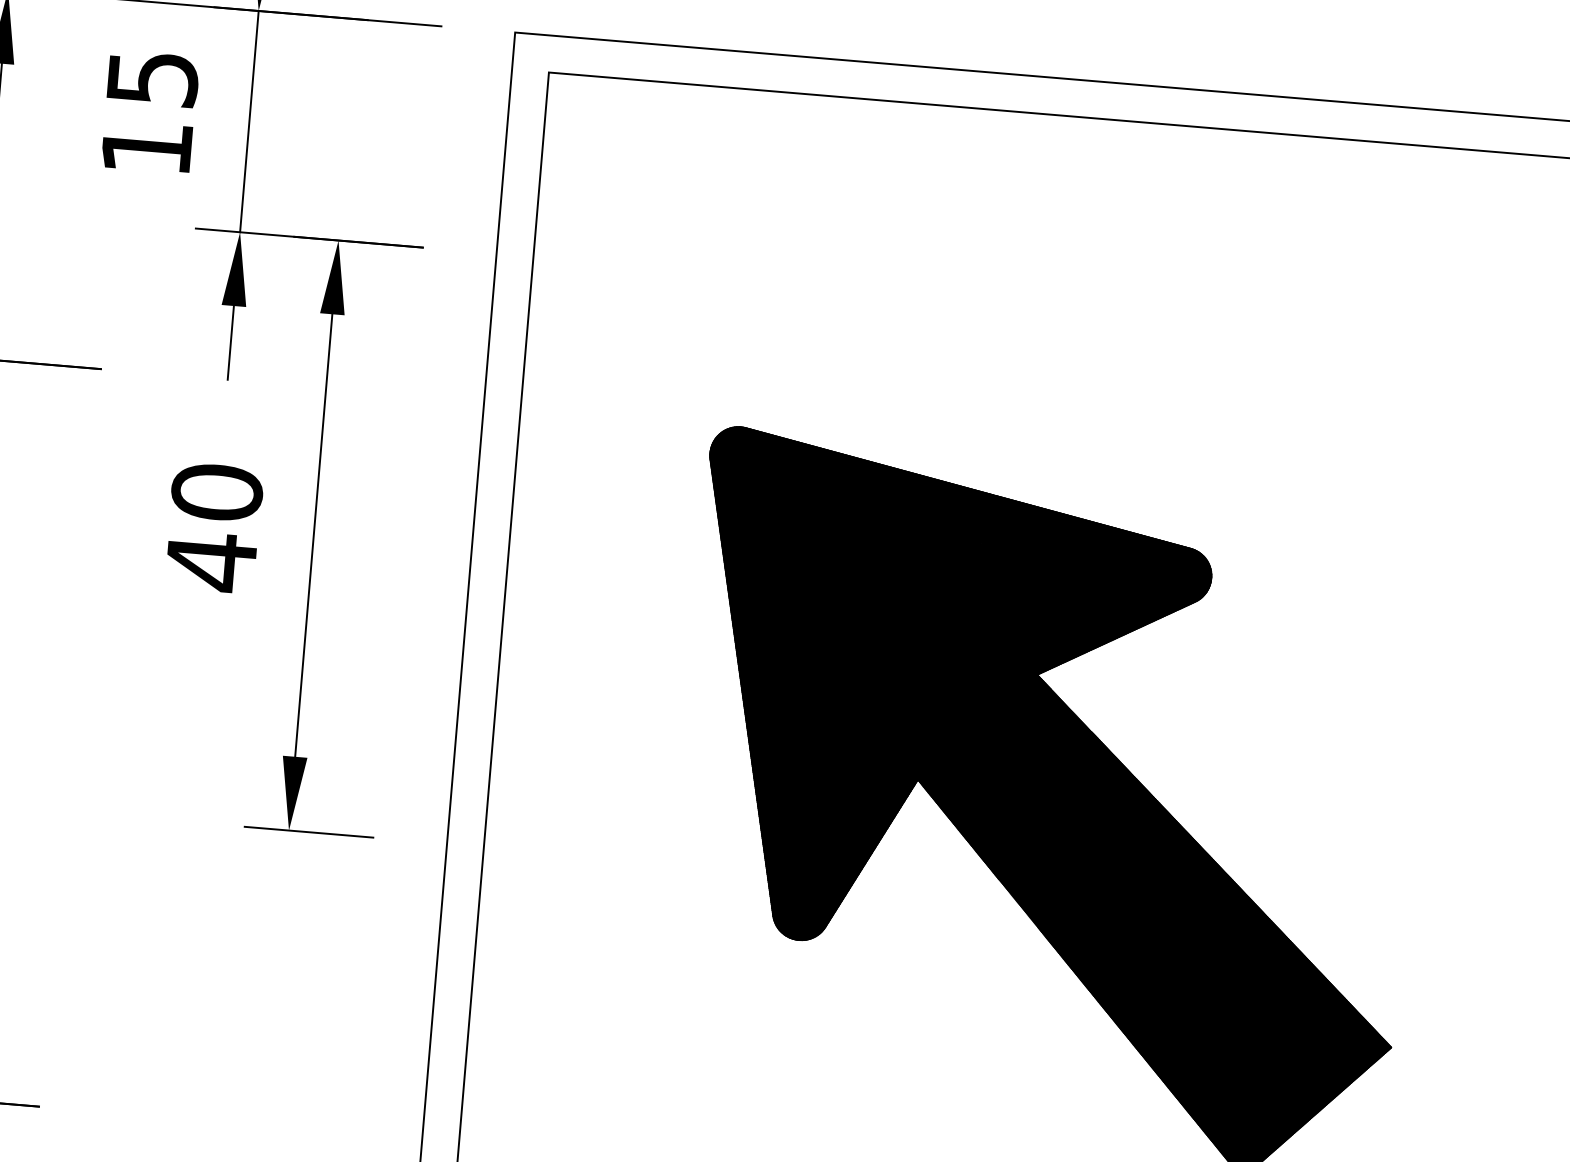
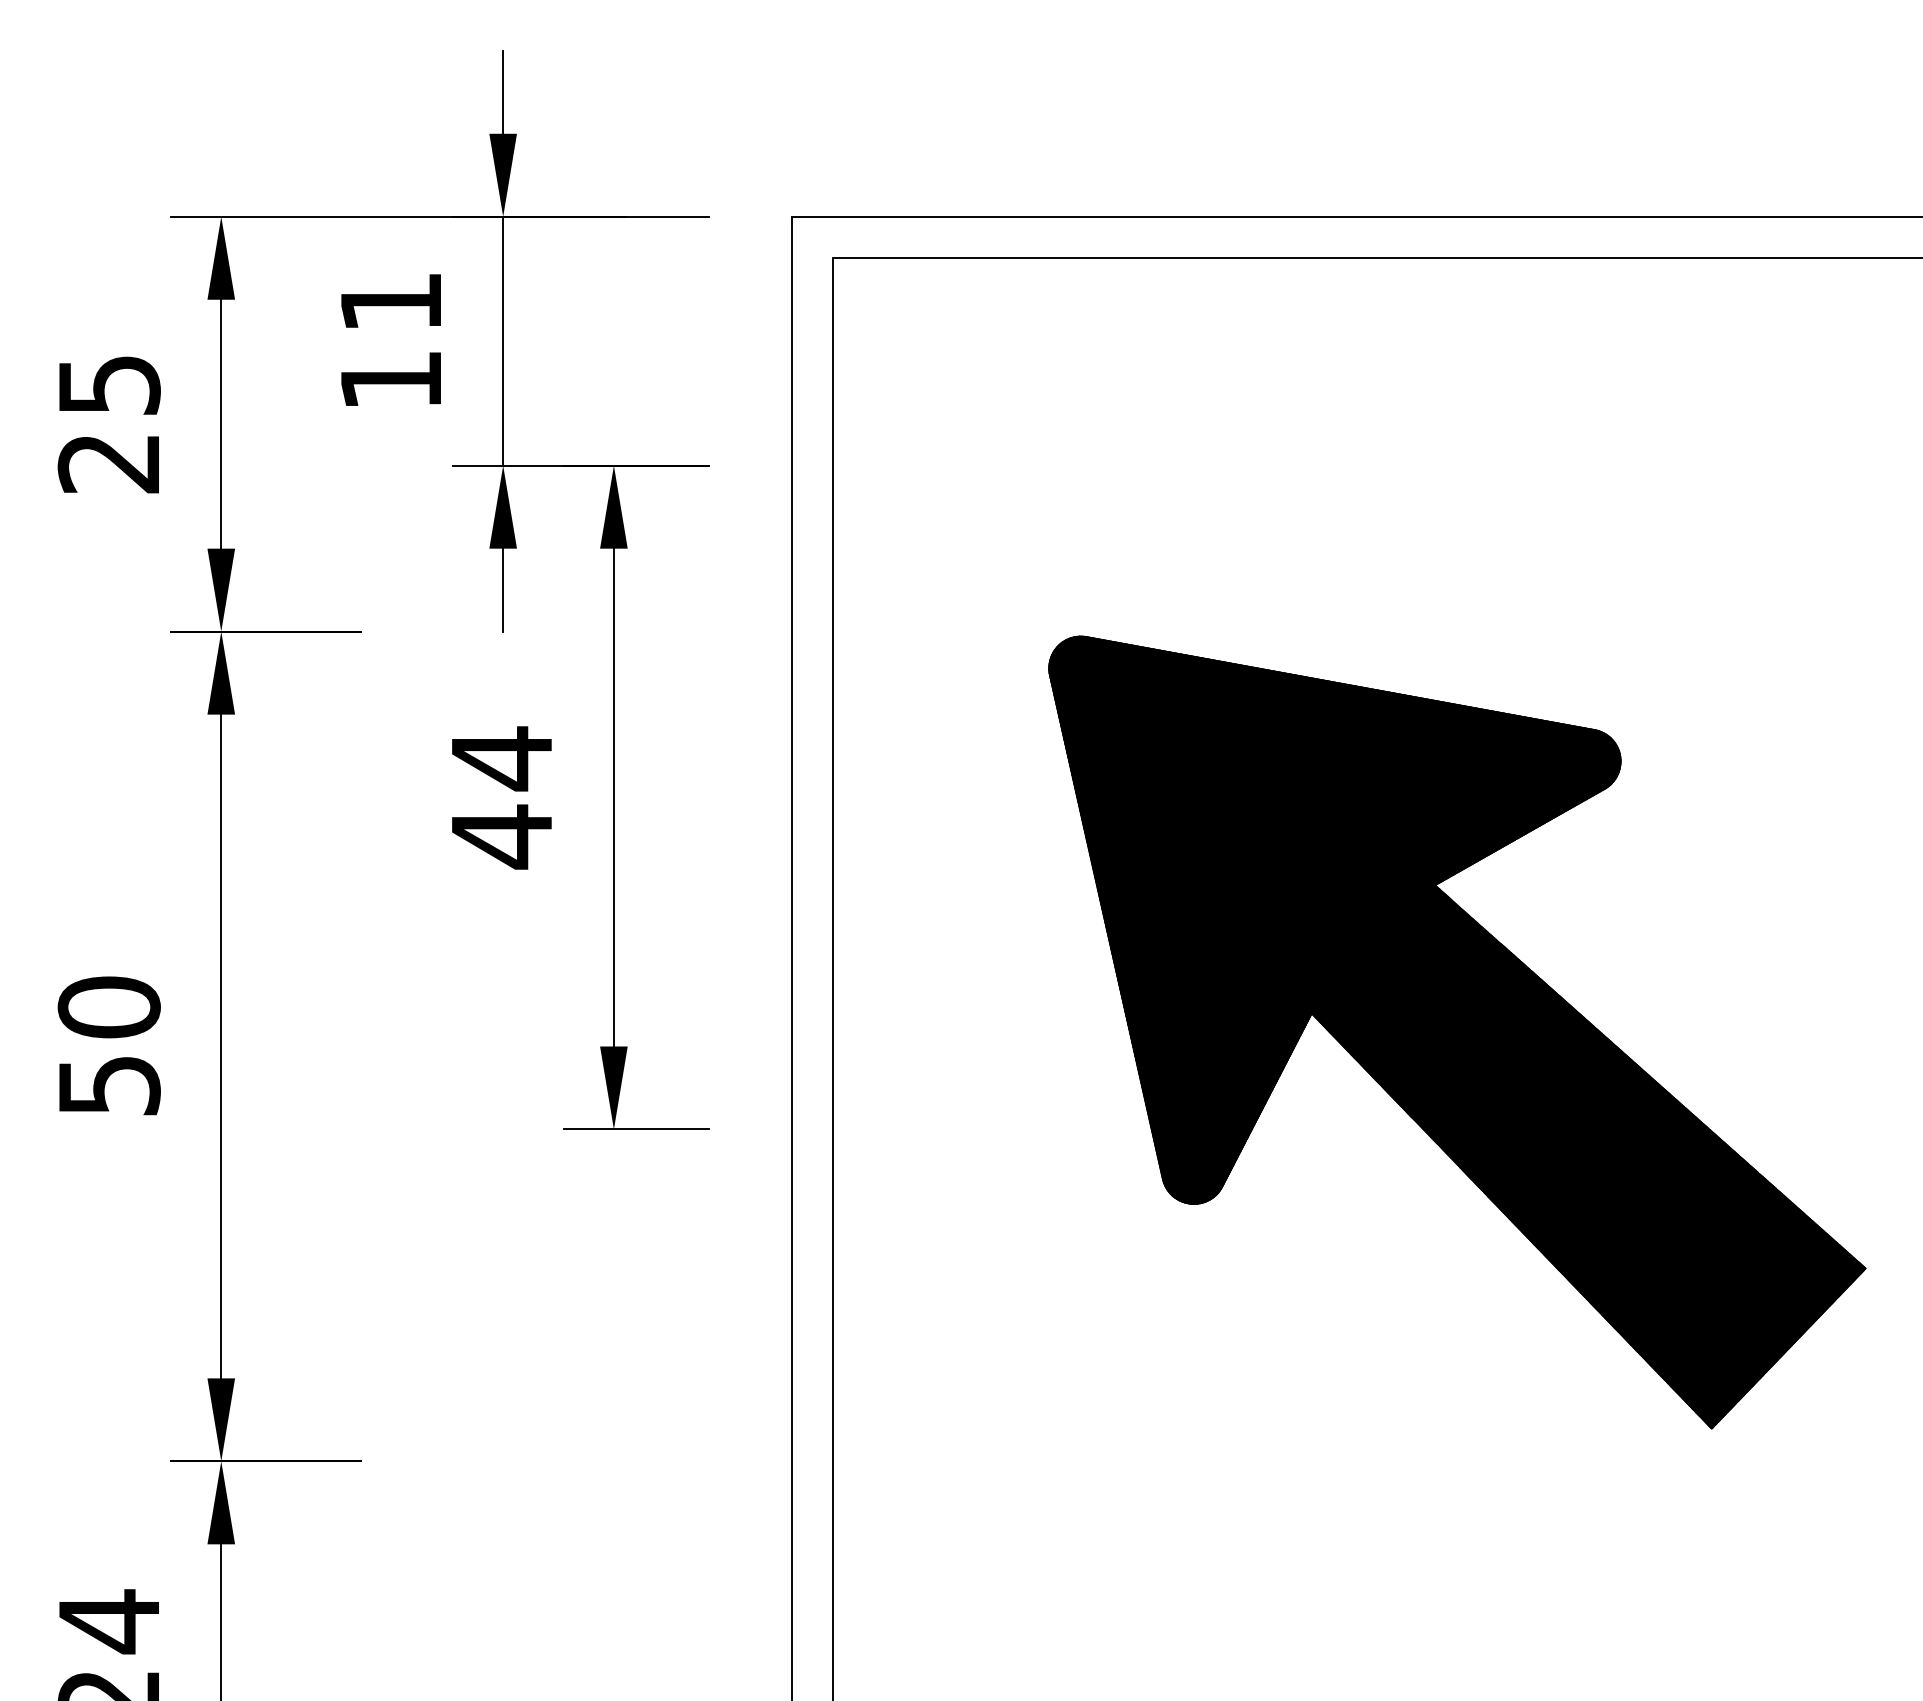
text: (153, 78) -> (391, 302), 15 -> 11
text: (216, 492) -> (501, 758), 40 -> 44

